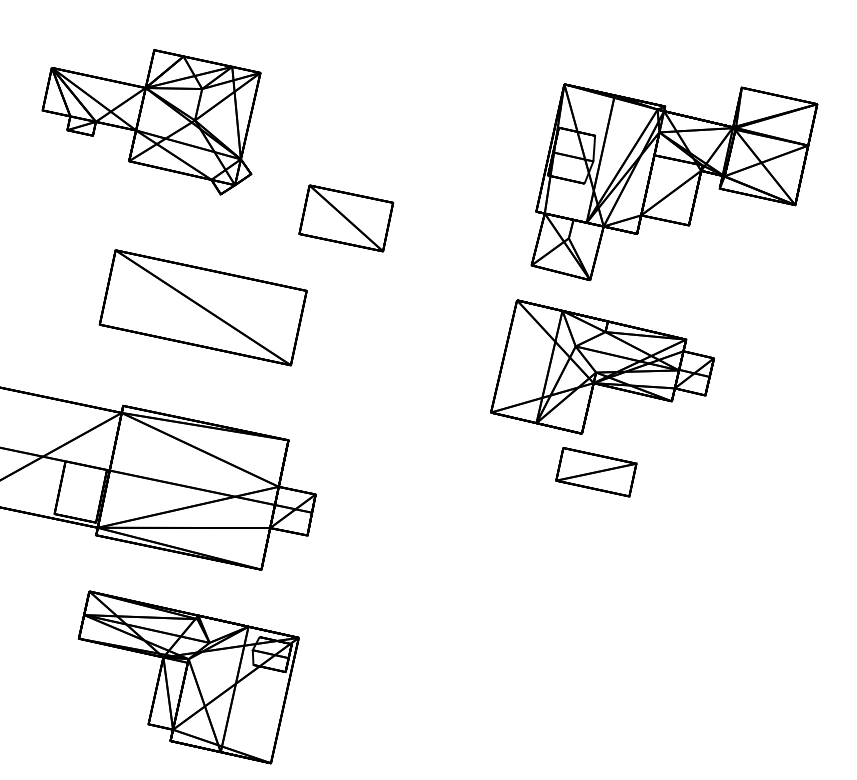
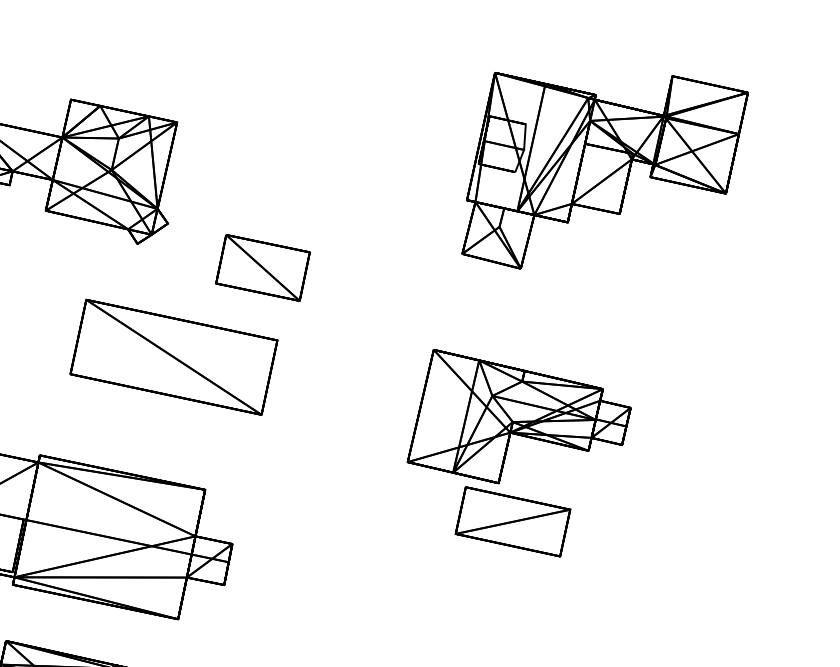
part: (674, 182) -> (605, 171), moved
part: (202, 307) -> (173, 357), moved
part: (596, 471) -> (513, 521), size x1.43

